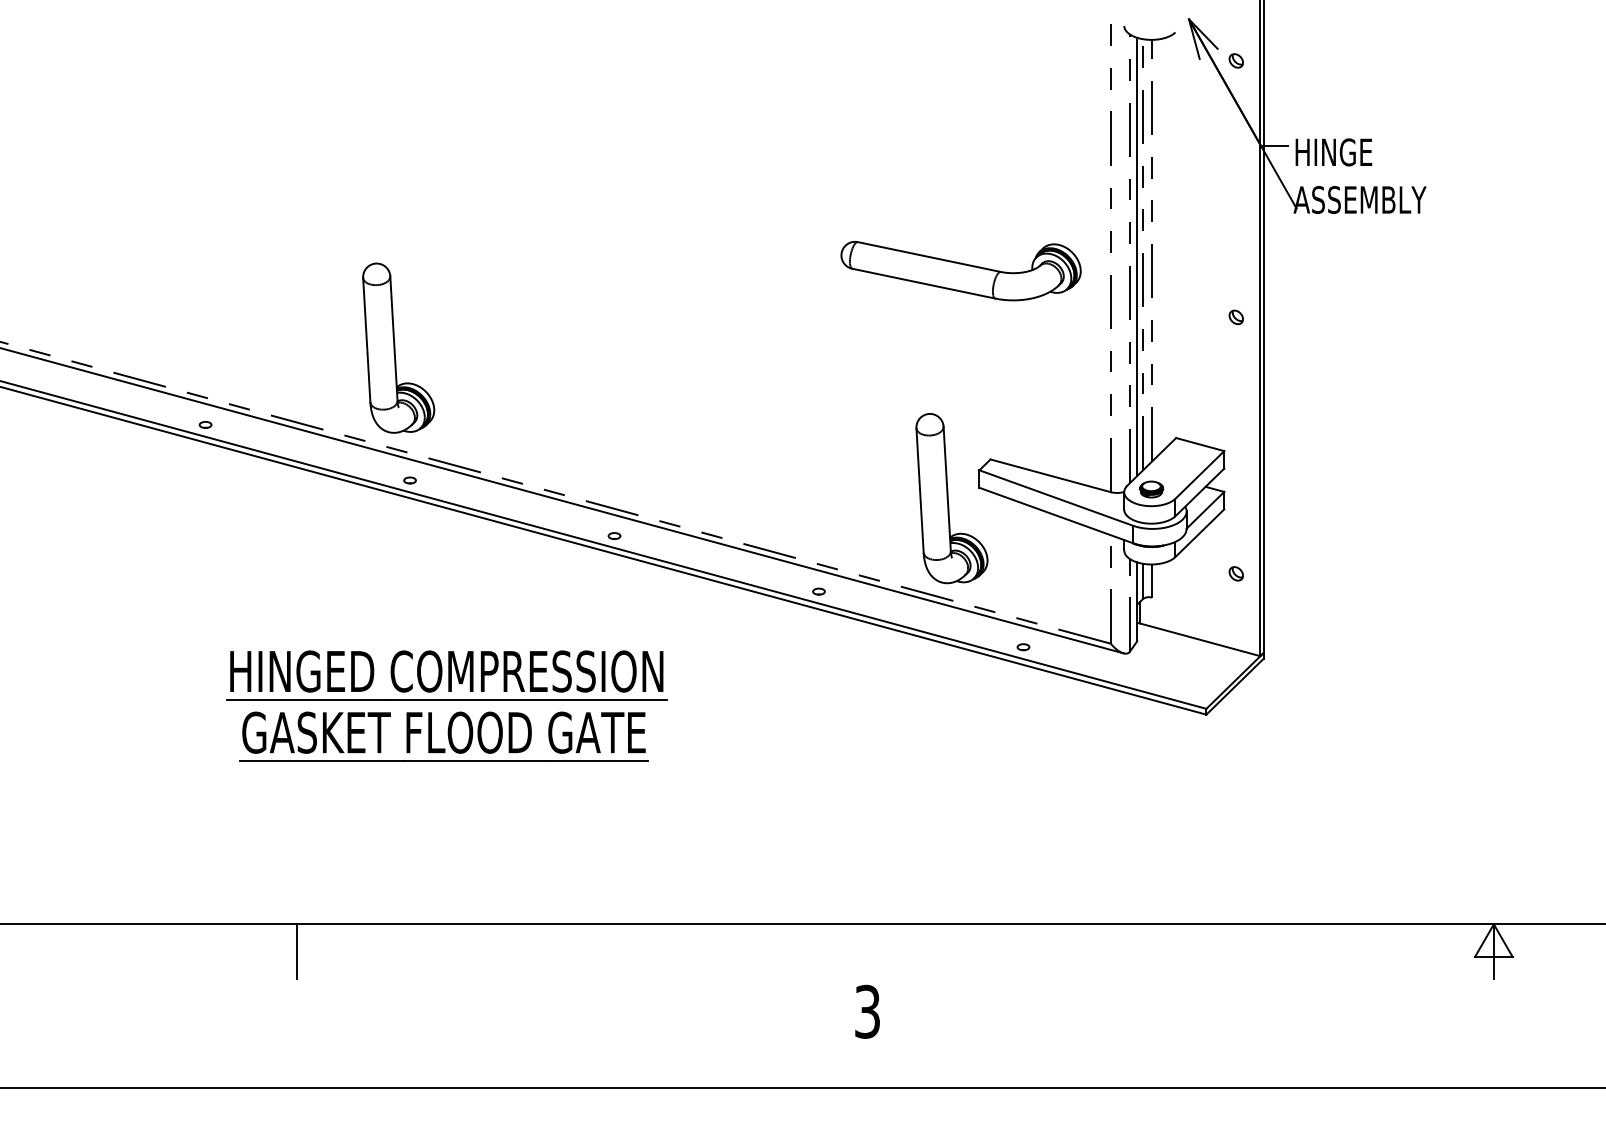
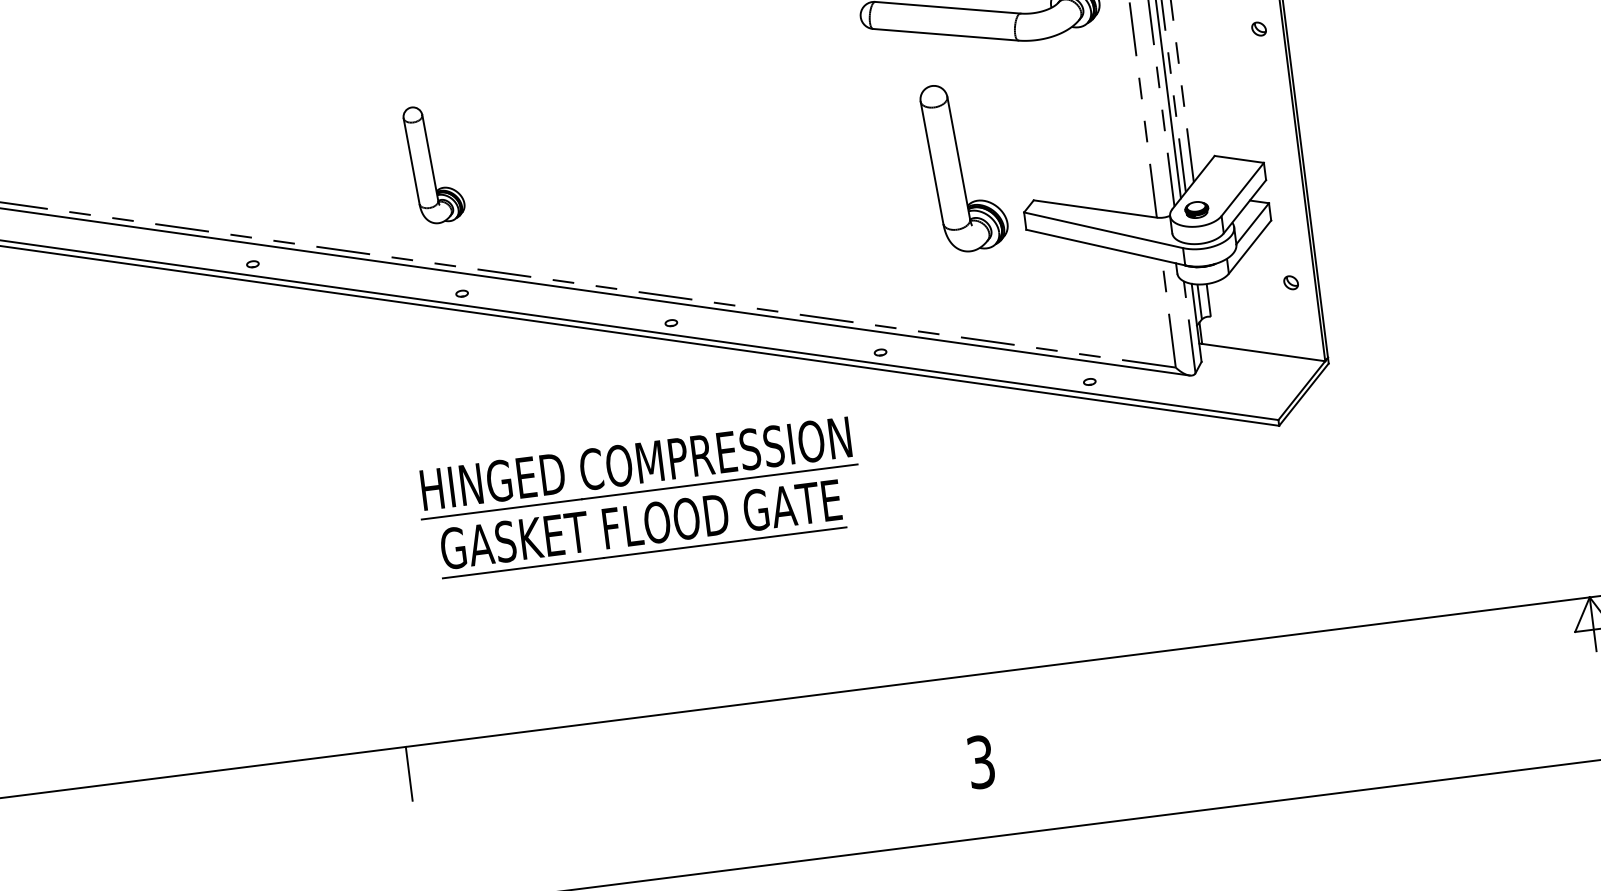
part: (398, 347) -> (434, 163), size x0.7
part: (951, 498) -> (964, 166), moved
part: (446, 705) -> (640, 497), moved

